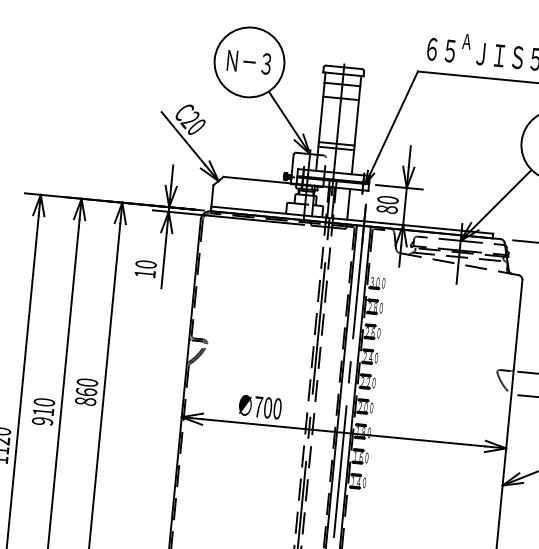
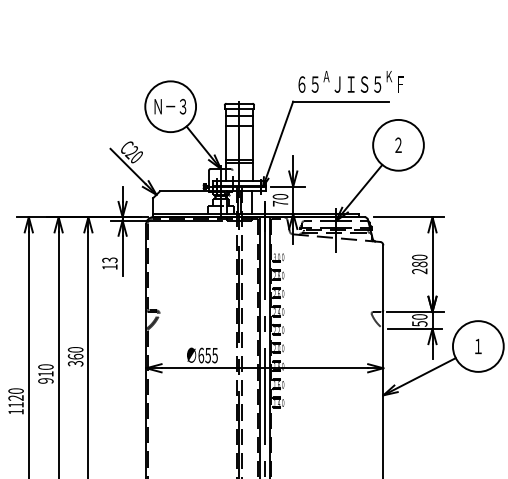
text: (387, 209) -> (280, 203), 80 -> 70
text: (145, 264) -> (109, 260), 10 -> 13
text: (85, 401) -> (75, 363), 860 -> 360
text: (267, 407) -> (207, 355), 700 -> 655

